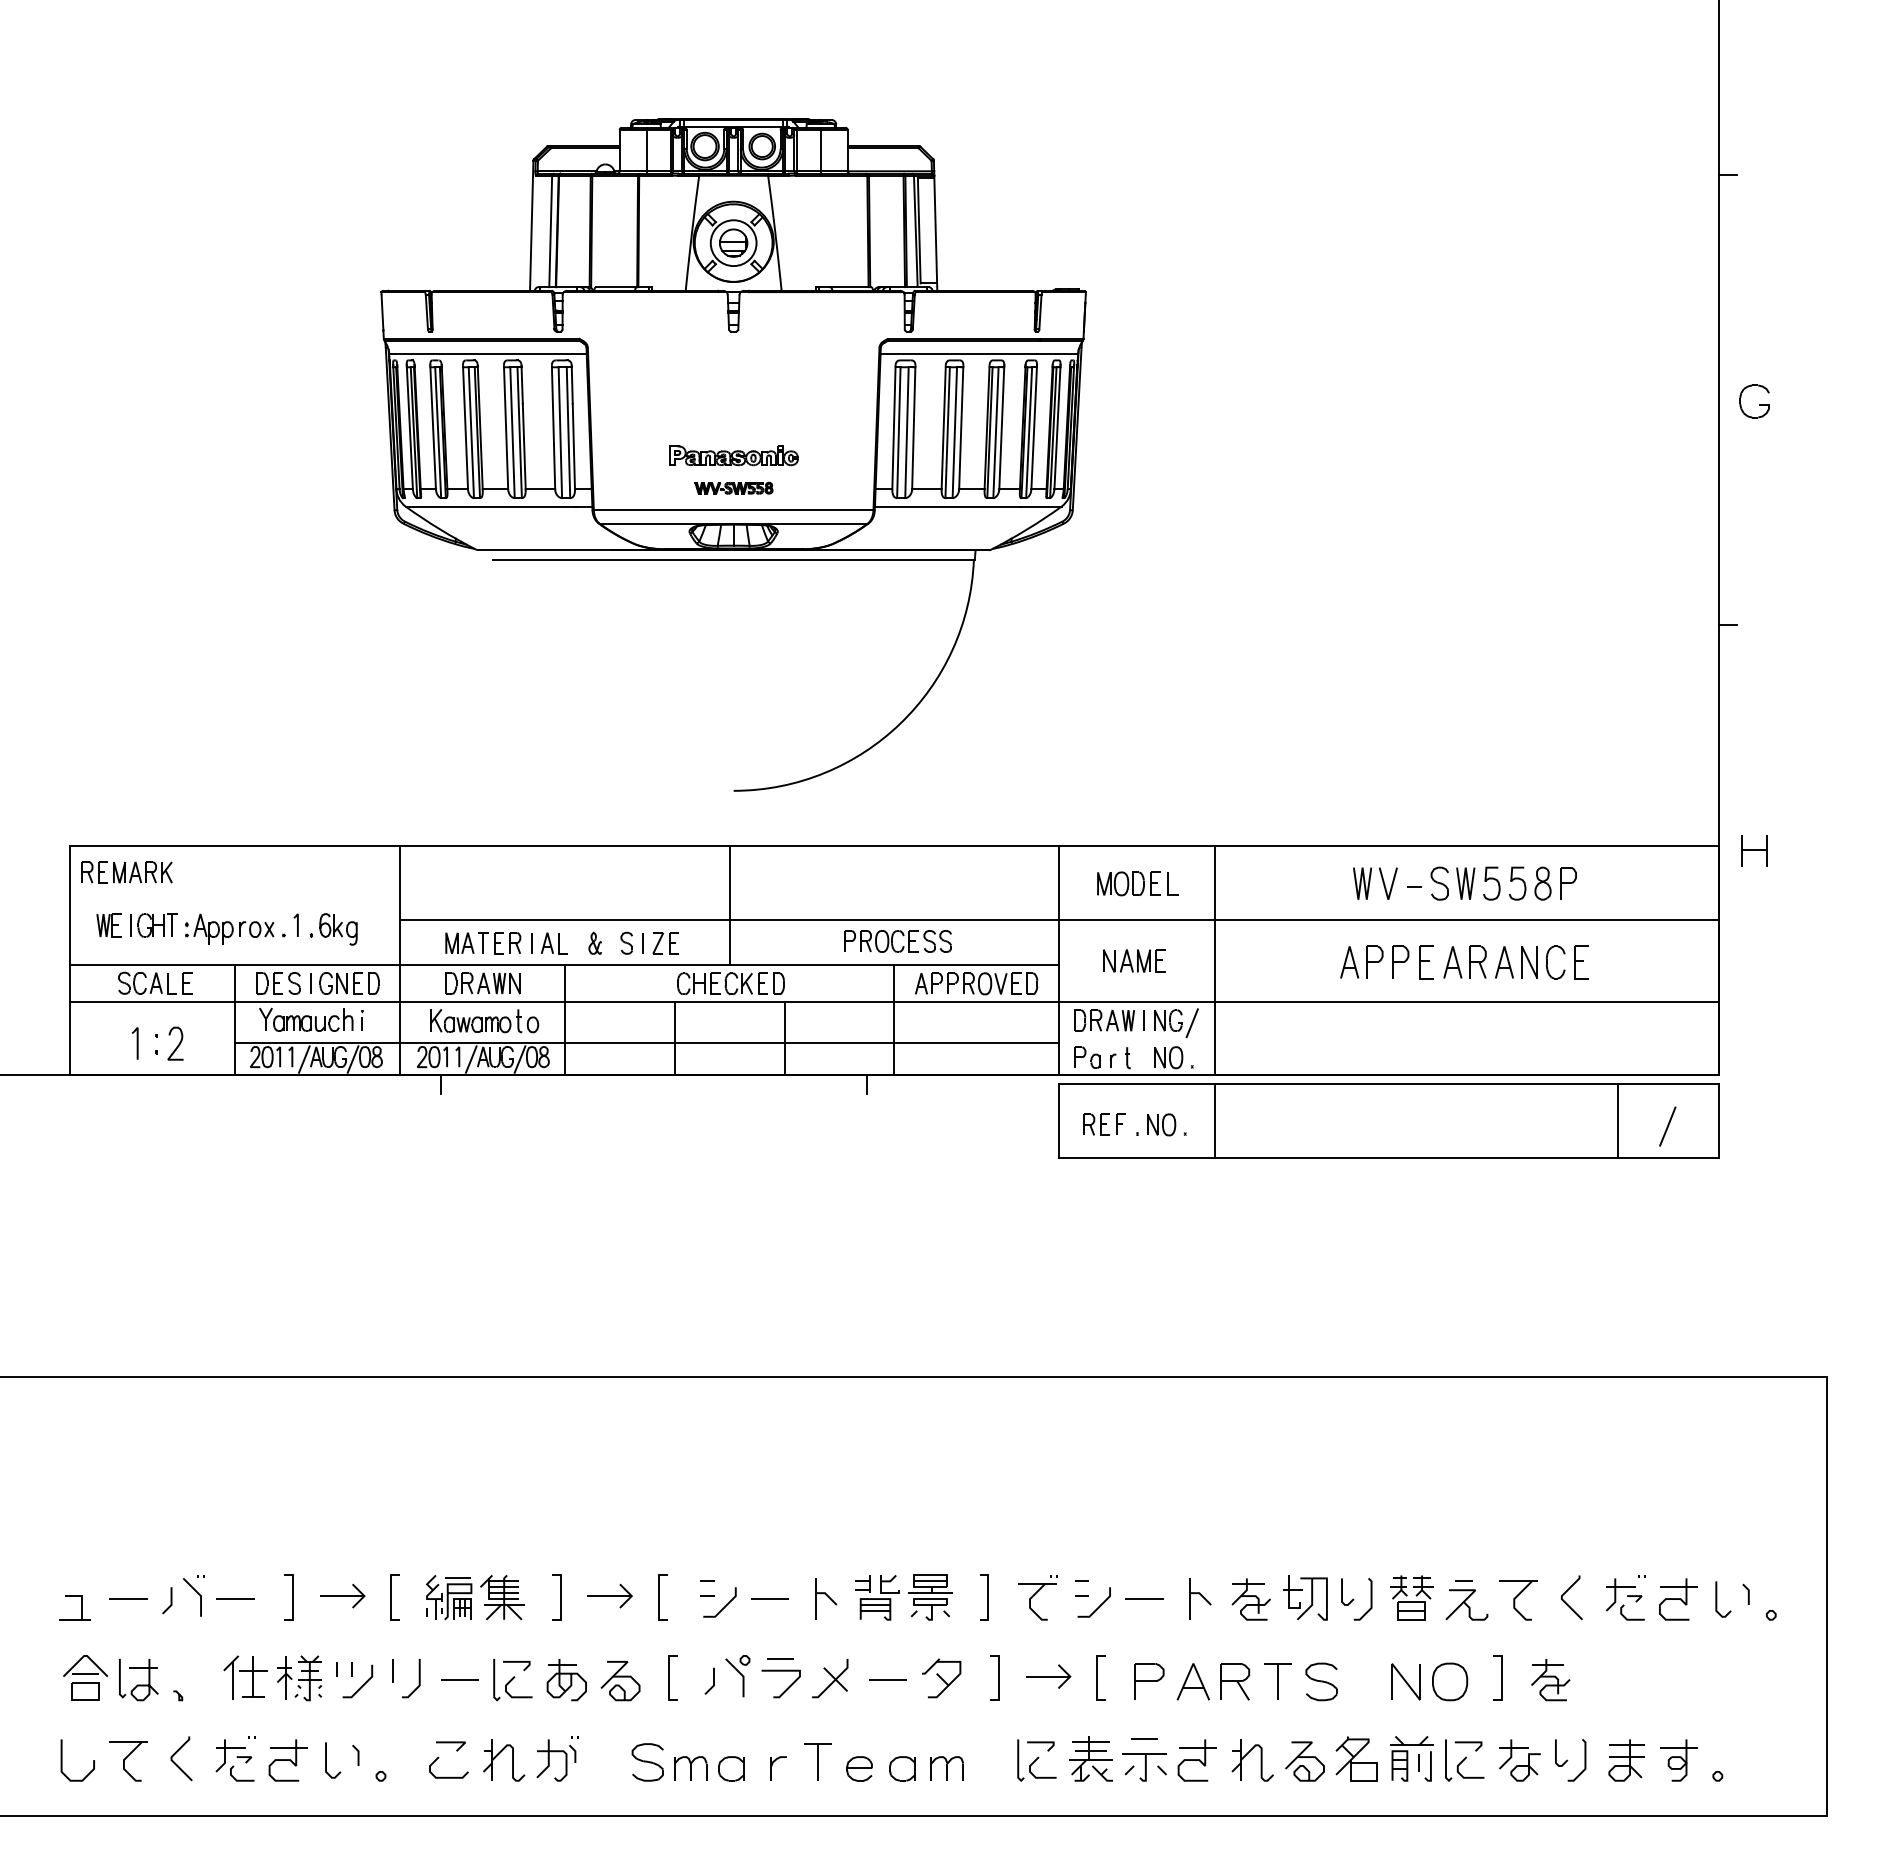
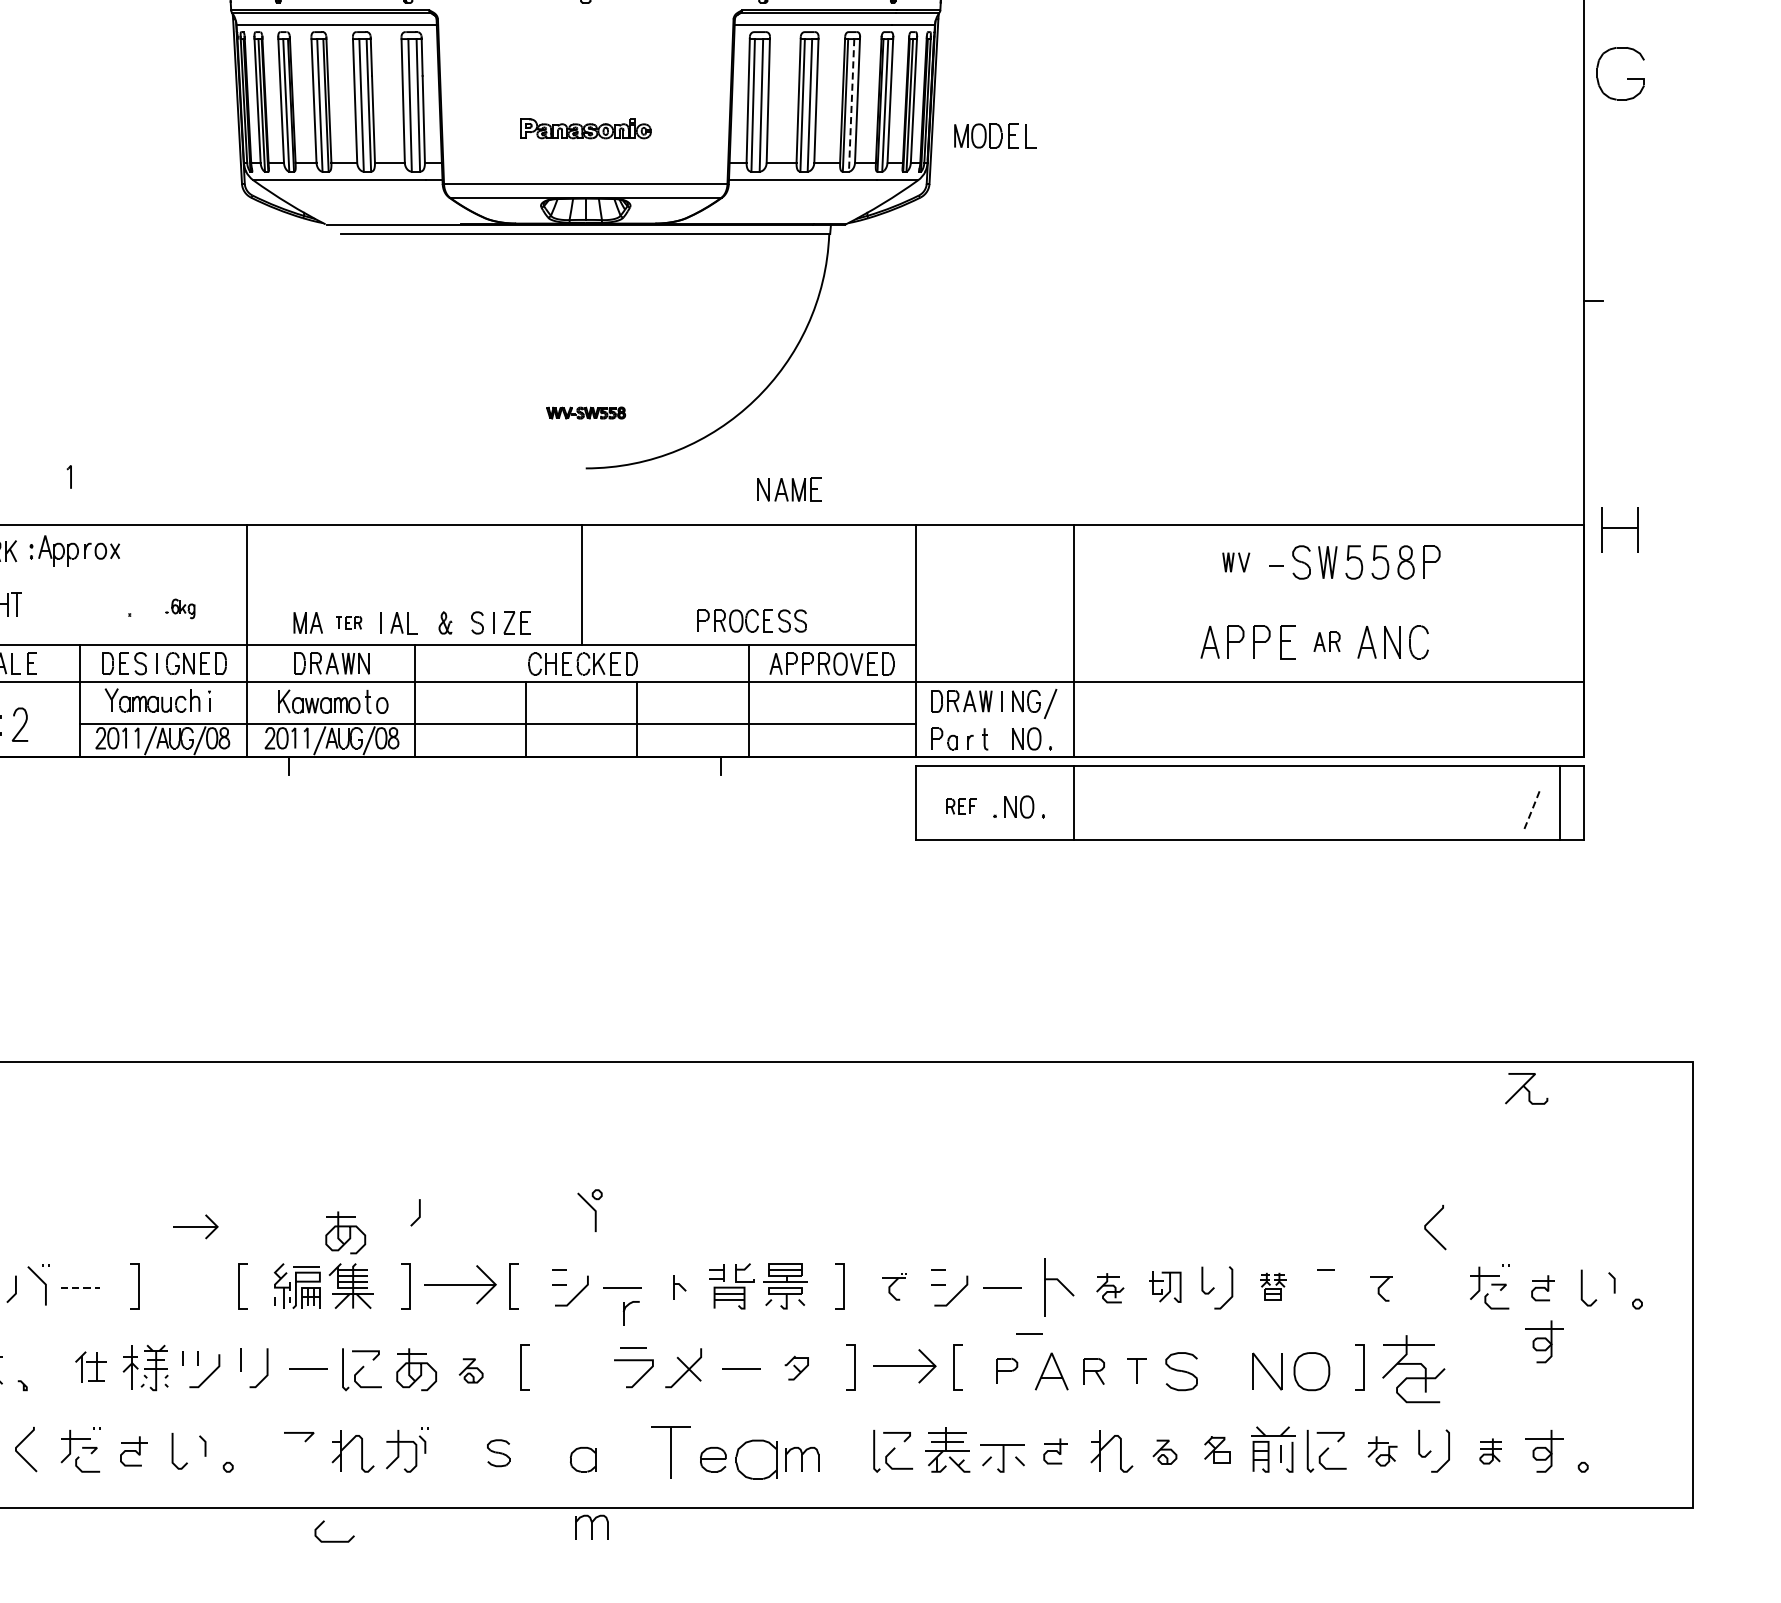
part: (1754, 401) -> (1620, 73), size x1.6
line: (995, 433) -> (851, 106), solid -> dashed
part: (733, 487) -> (585, 412), moved
part: (1754, 850) -> (1620, 528), size x1.4
part: (1137, 883) -> (995, 135), moved
part: (1375, 883) -> (1236, 562), size x0.6
line: (1058, 919) -> (915, 598), removed
part: (295, 924) -> (68, 476), moved
part: (229, 928) -> (74, 550), moved
part: (333, 929) -> (180, 608), size x0.6
part: (499, 943) -> (348, 623), size x0.6
part: (1134, 960) -> (789, 489), moved
part: (1464, 961) -> (1326, 641), size x0.6
part: (1581, 962) -> (1445, 642), removed
line: (1617, 1120) -> (1559, 802), moved
part: (1104, 1124) -> (961, 806), size x0.7
line: (1667, 1126) -> (1532, 808), solid -> dashed
part: (496, 1545) -> (345, 1233), added
line: (1566, 1592) -> (1429, 1222), moved
part: (342, 1595) -> (195, 1226), moved
part: (609, 1595) -> (459, 1284), size x1.6
part: (1037, 1597) -> (893, 1286), size x0.6
part: (1305, 1597) -> (1165, 1286), size x0.7
part: (1411, 1597) -> (1272, 1286), size x0.6
part: (826, 1598) -> (679, 1287), size x0.6
part: (1200, 1598) -> (1058, 1287), size x1.4
line: (235, 1599) -> (80, 1288), solid -> dashed
part: (1250, 1599) -> (1109, 1288), size x0.7
part: (1678, 1599) -> (1543, 1288), size x0.6
part: (1518, 1600) -> (1381, 1289), size x0.6
part: (1466, 1604) -> (1526, 1088), moved
part: (1678, 1652) -> (1543, 1341), added
part: (737, 1676) -> (589, 1211), moved
part: (1048, 1676) -> (904, 1366), size x1.4
part: (245, 1677) -> (90, 1367), size x0.7
part: (941, 1678) -> (796, 1368), size x0.6
line: (713, 1680) -> (419, 1212), moved
part: (1550, 1680) -> (1413, 1370), size x1.6
part: (620, 1681) -> (471, 1371), size x0.6
part: (1149, 1681) -> (1007, 1371), size x0.7
part: (1235, 1681) -> (1094, 1371), size x0.7
part: (1277, 1681) -> (1136, 1371), size x0.7
line: (1144, 1738) -> (1029, 1332), moved
part: (1356, 1758) -> (1217, 1449), size x0.6
part: (287, 1760) -> (133, 1451), size x0.7
part: (1196, 1760) -> (1054, 1451), size x0.6
part: (1519, 1760) -> (1382, 1451), size x0.7
part: (1626, 1760) -> (1490, 1451), size x0.6
part: (817, 1761) -> (670, 1452), size x1.4
part: (1304, 1761) -> (1164, 1452), size x0.6
part: (647, 1762) -> (498, 1453), size x0.7
part: (772, 1766) -> (625, 1311), moved
part: (690, 1768) -> (591, 1527), moved
part: (902, 1768) -> (756, 1459), size x1.6
curve: (448, 1776) -> (334, 1540), moved

